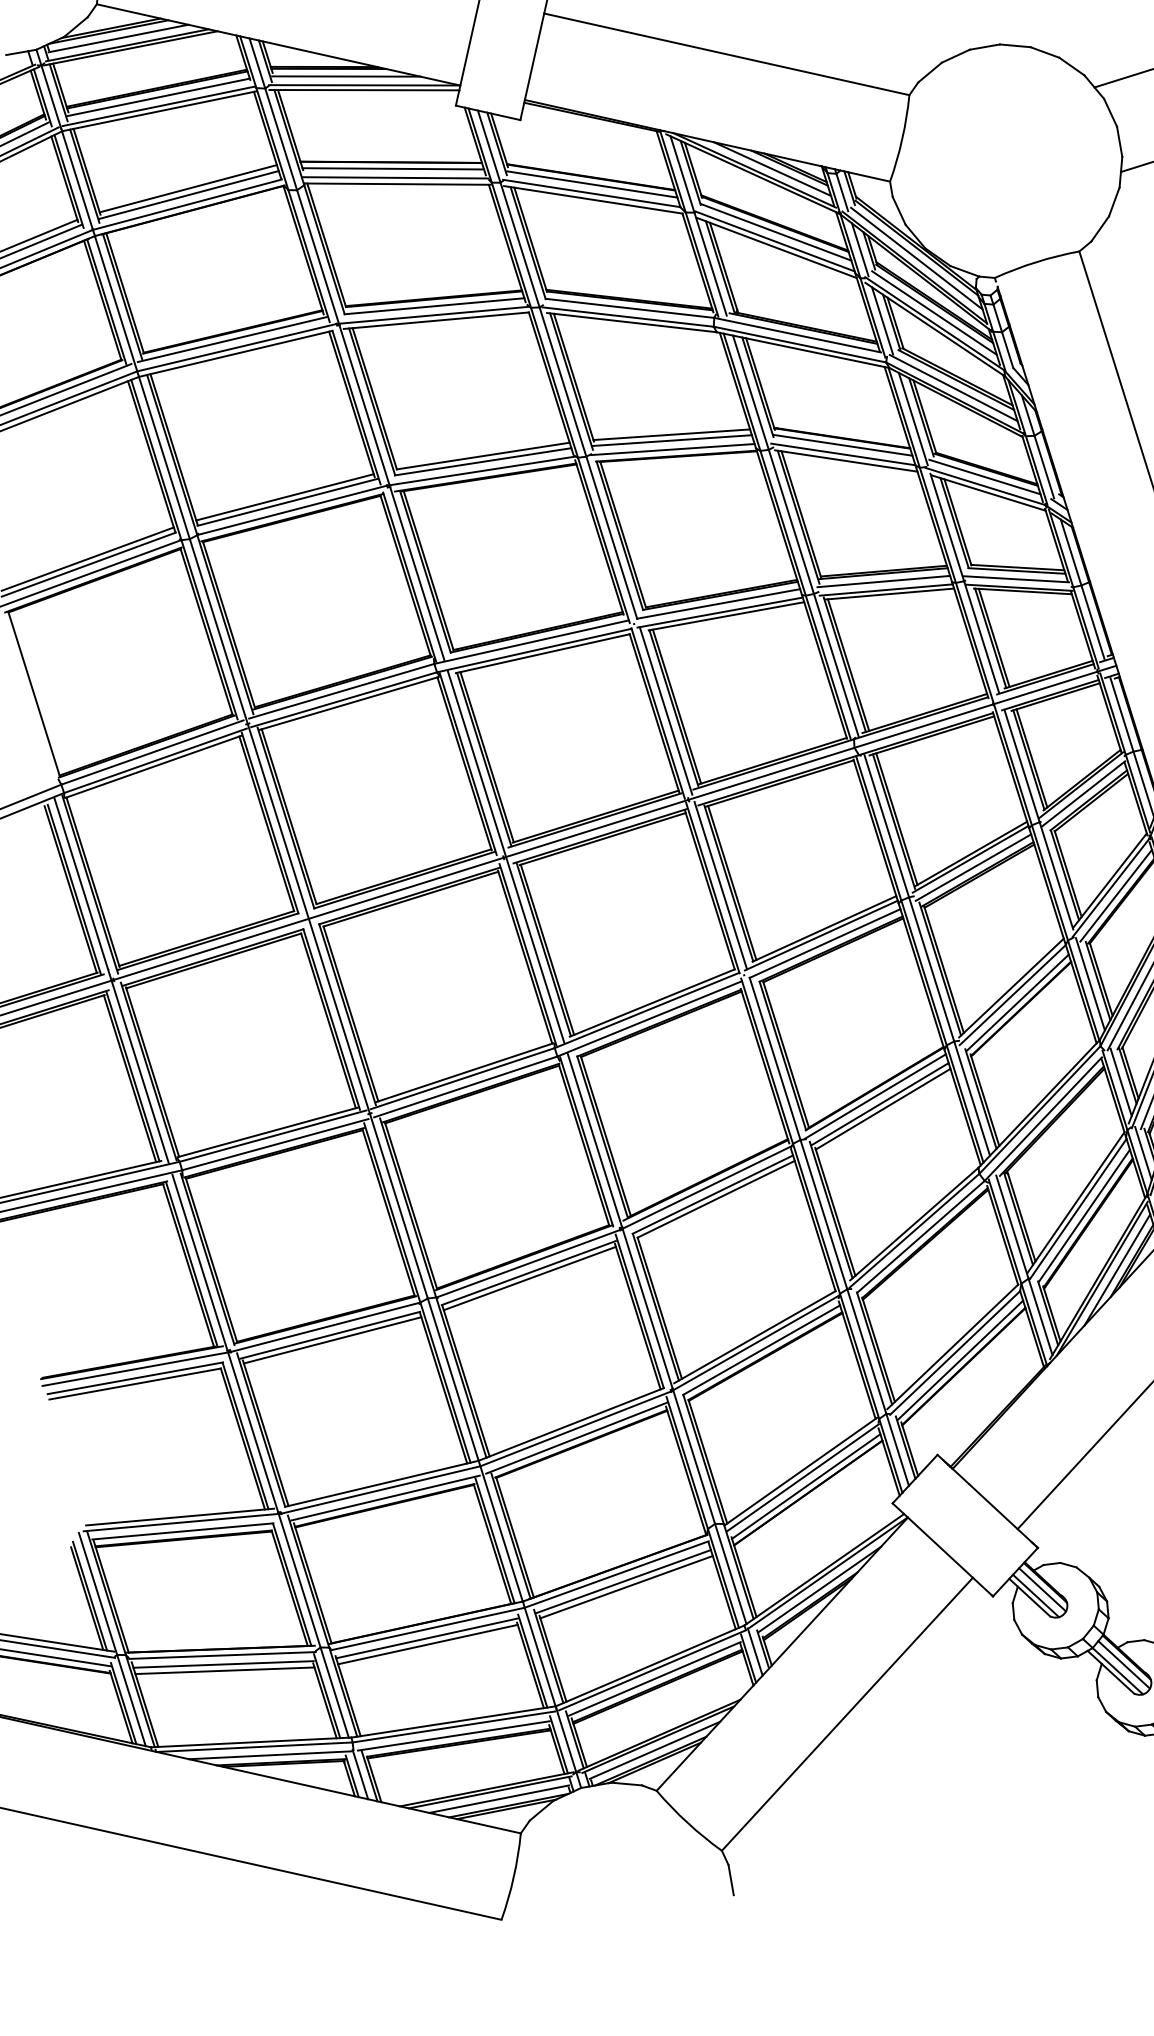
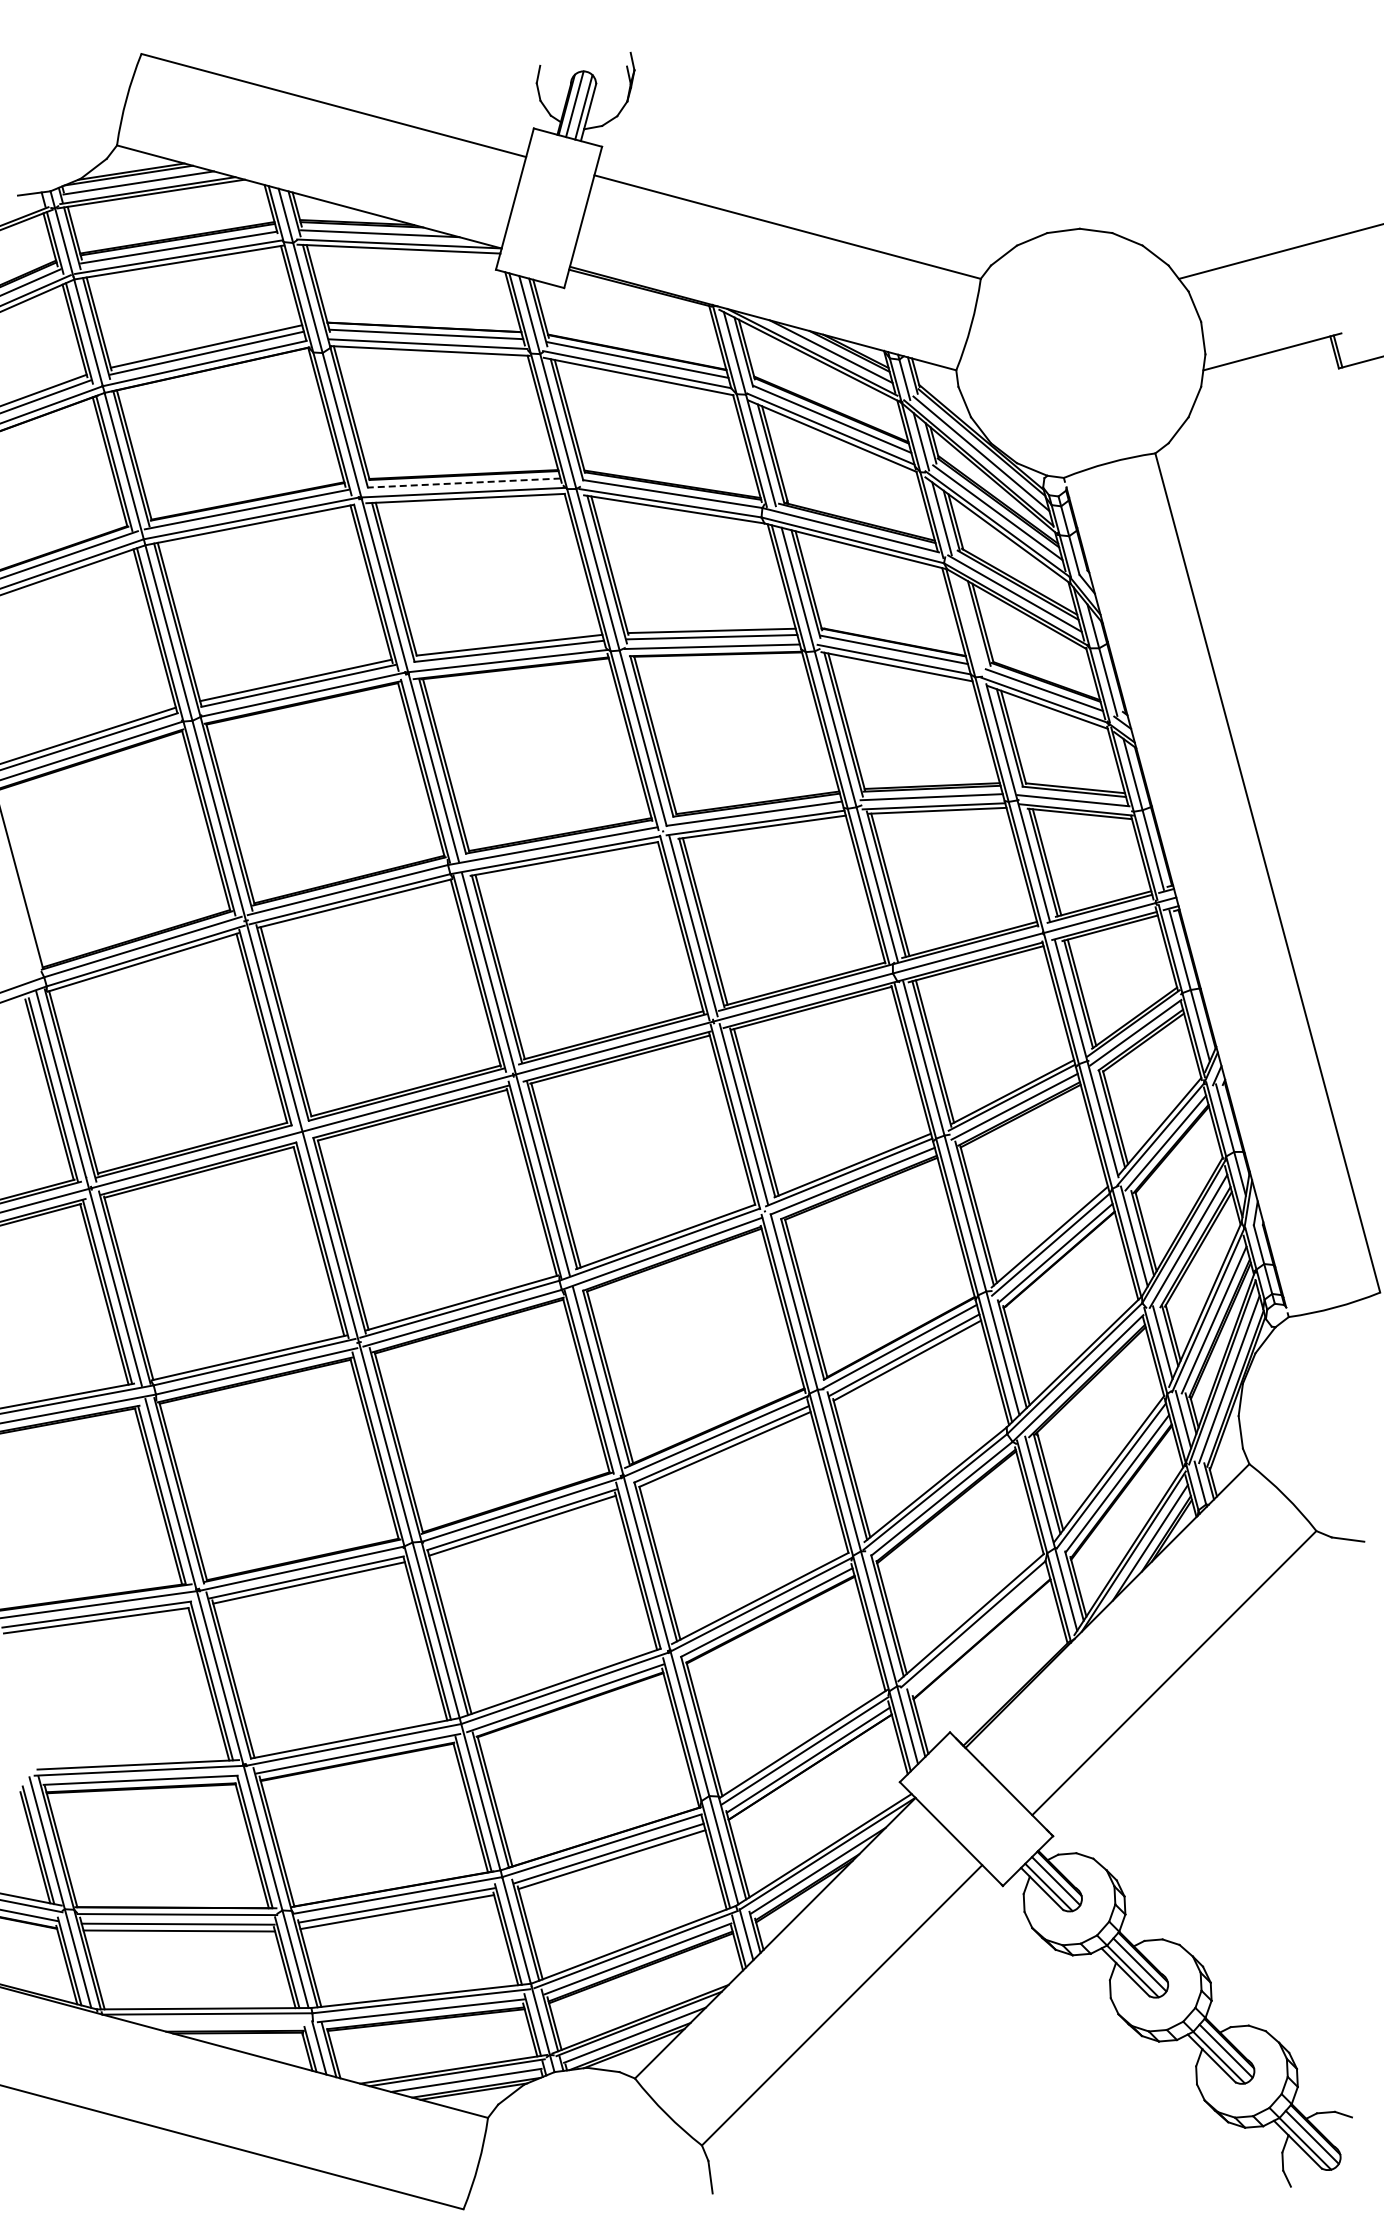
line: (433, 306) -> (463, 483), solid -> dashed
line: (913, 418) -> (970, 624), removed
line: (960, 1359) -> (978, 1631), removed
line: (269, 1754) -> (223, 2022), removed

